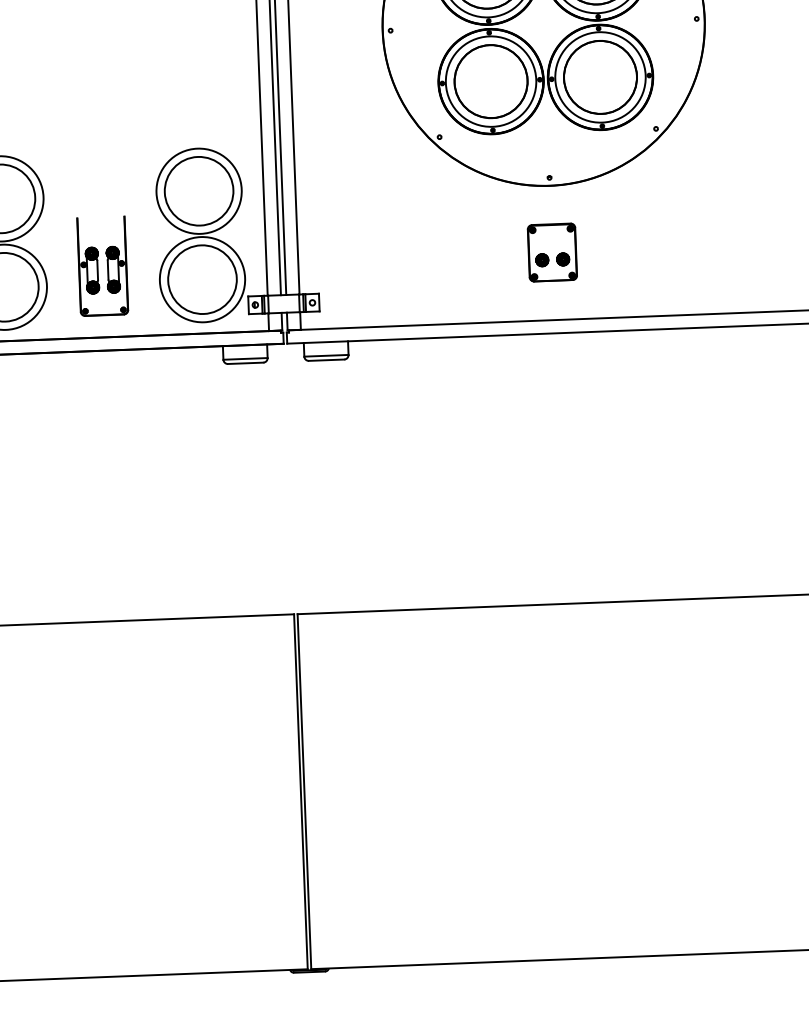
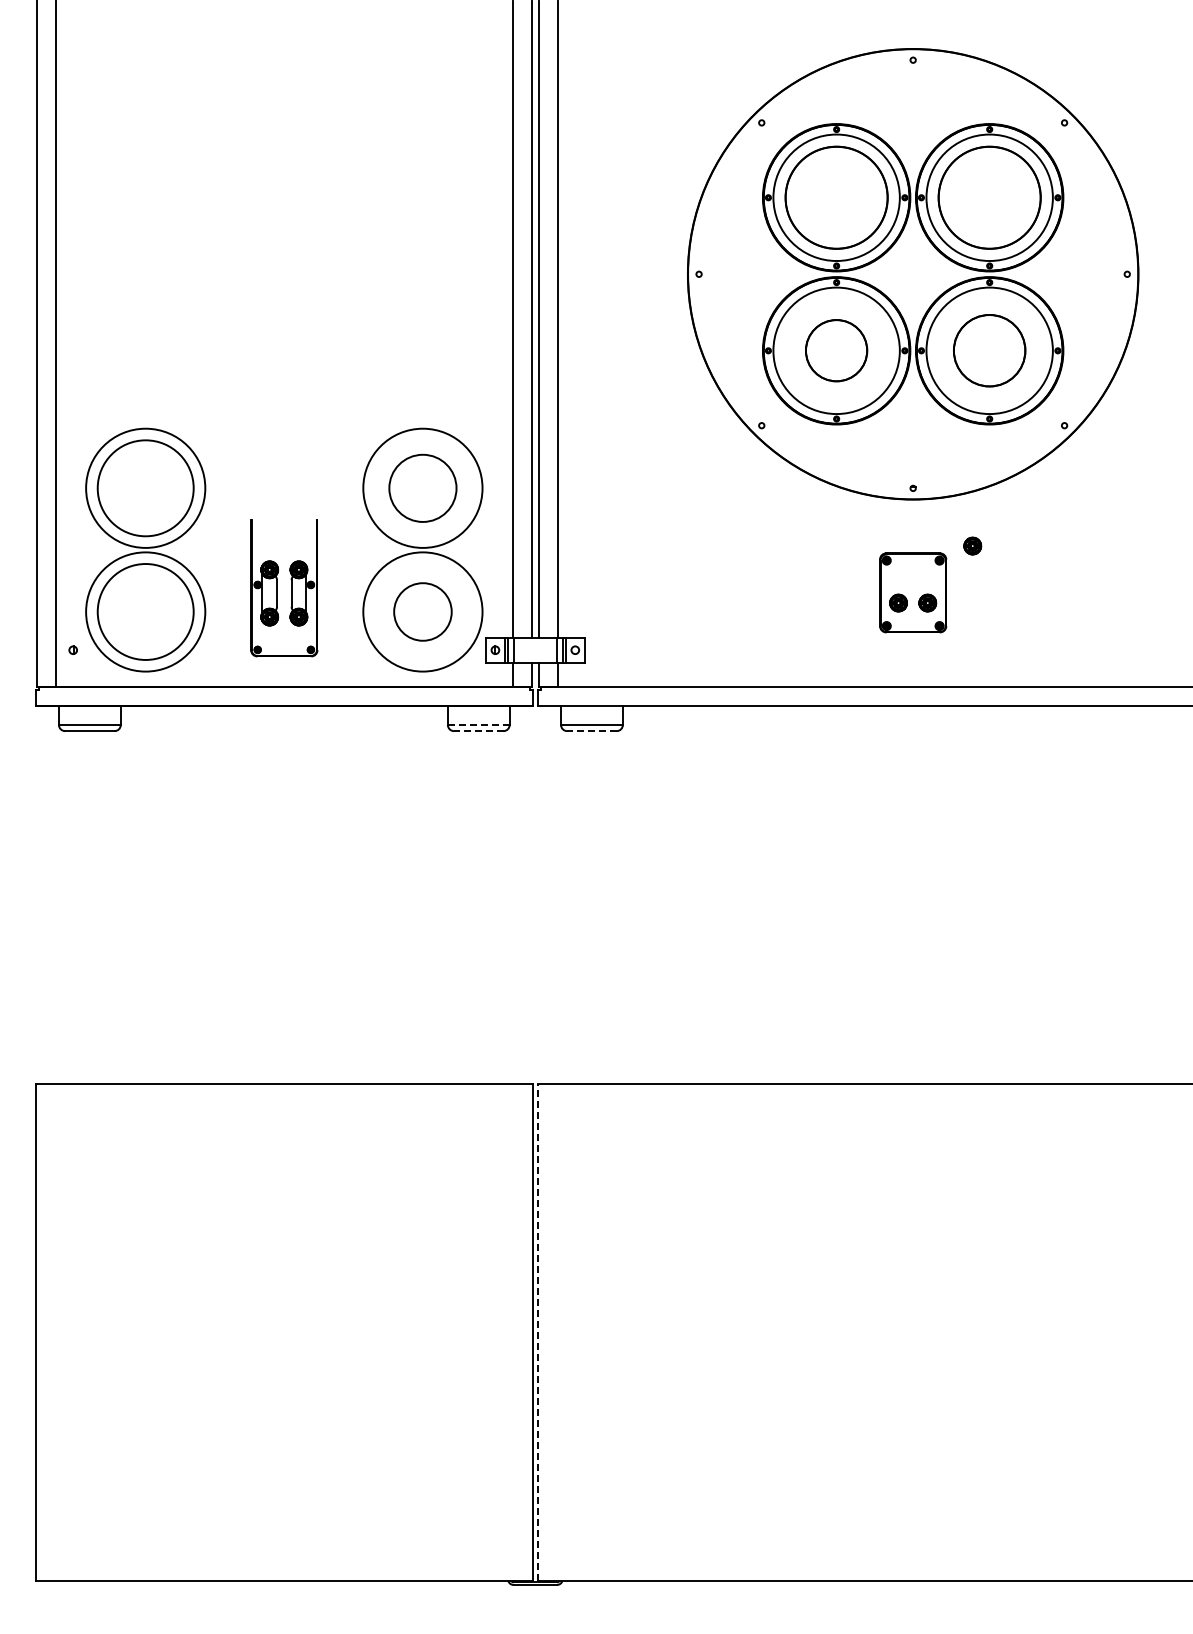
circle: (600, 77) -> (989, 350), size x0.7
circle: (490, 81) -> (836, 350), size x0.6
circle: (198, 191) -> (422, 488), size x0.7
part: (593, 217) -> (972, 545), added
circle: (202, 279) -> (422, 611), size x0.6
line: (245, 358) -> (478, 724), solid -> dashed
line: (326, 360) -> (591, 731), solid -> dashed
line: (245, 363) -> (478, 731), solid -> dashed
line: (304, 791) -> (537, 1332), solid -> dashed

